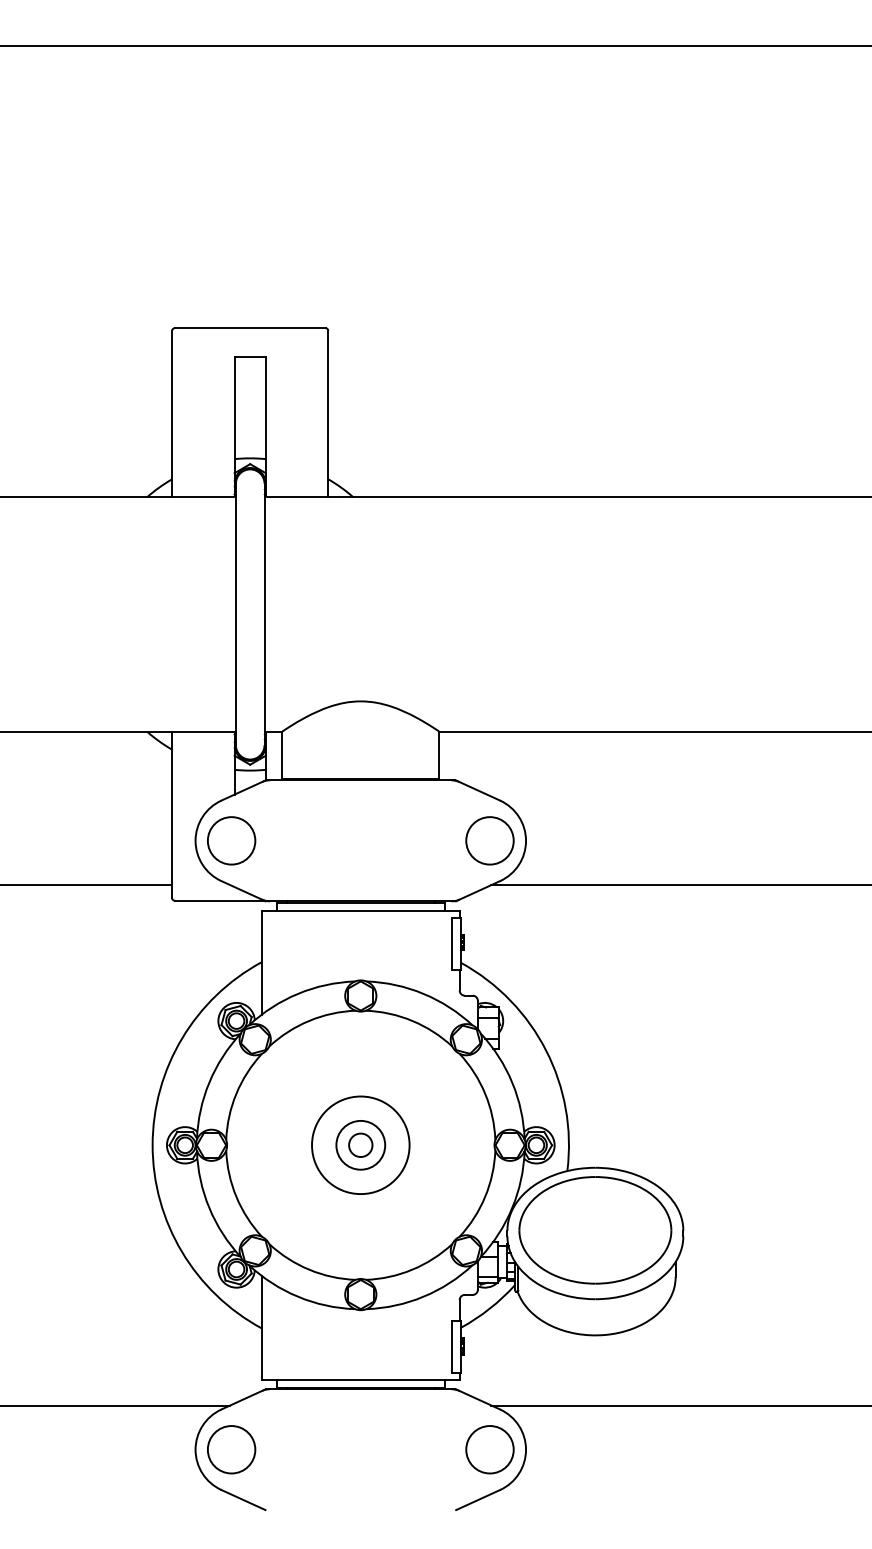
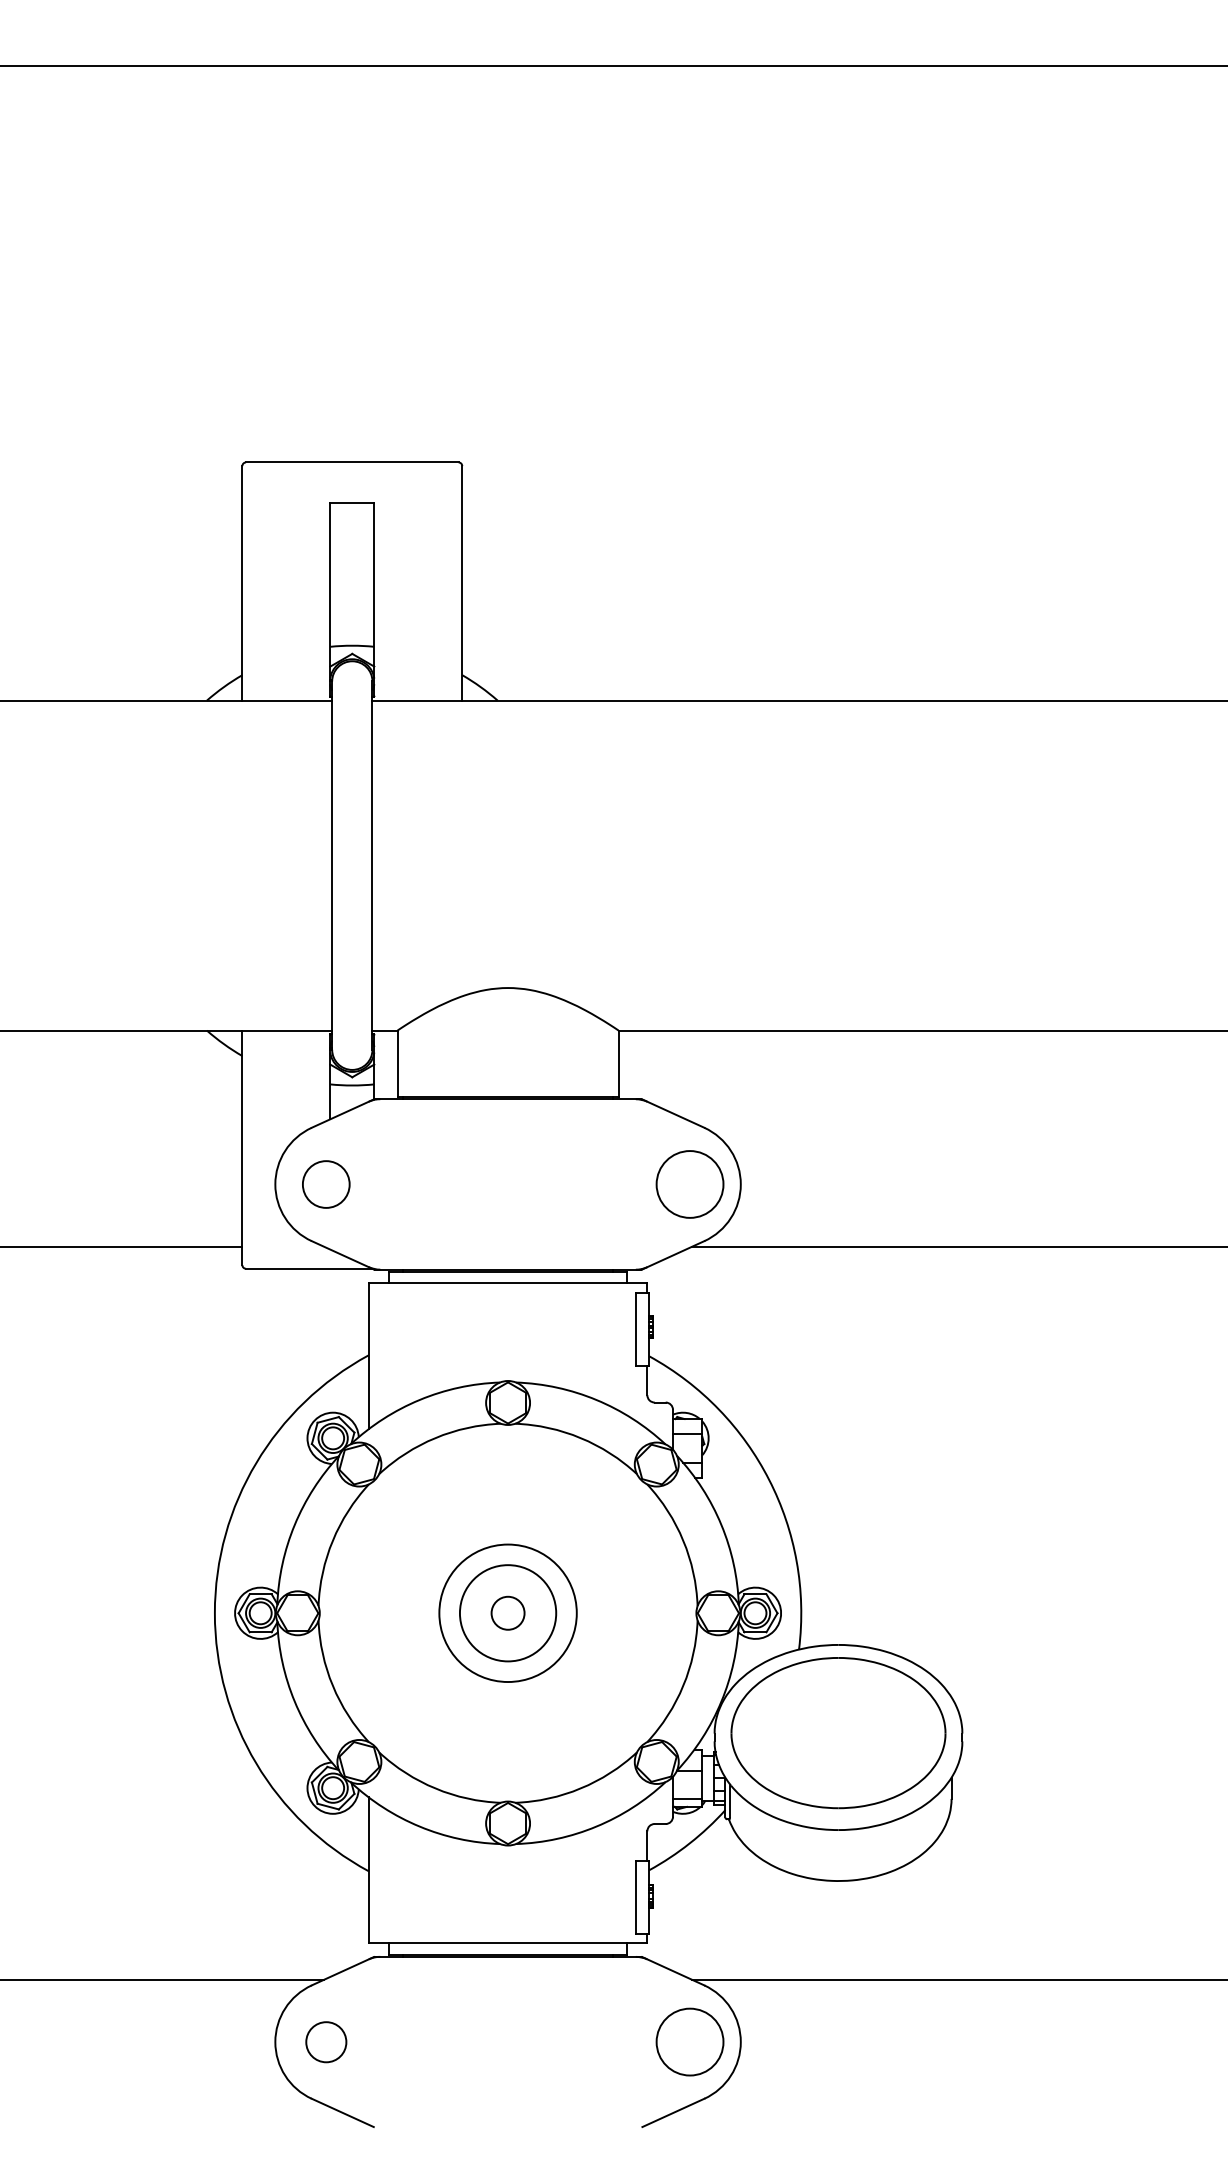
circle: (231, 840) -> (325, 1183), size x0.7
circle: (360, 1144) -> (507, 1612), size x1.4
circle: (231, 1449) -> (325, 2041), size x0.6

